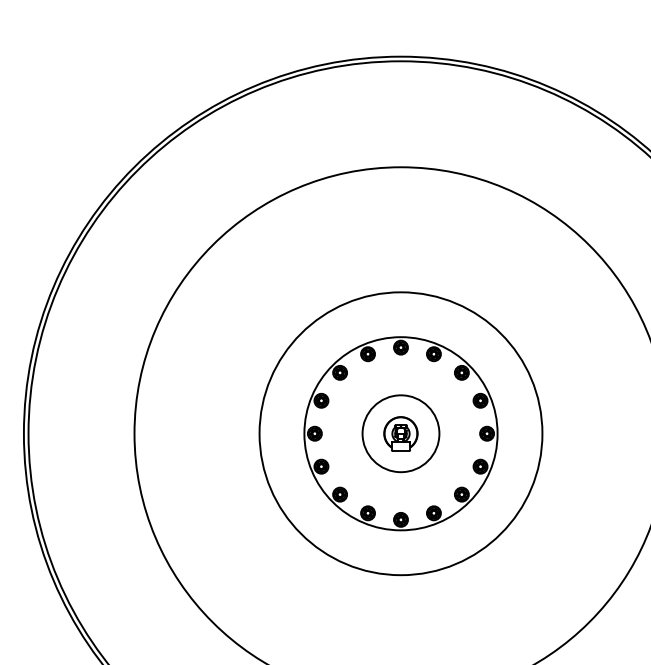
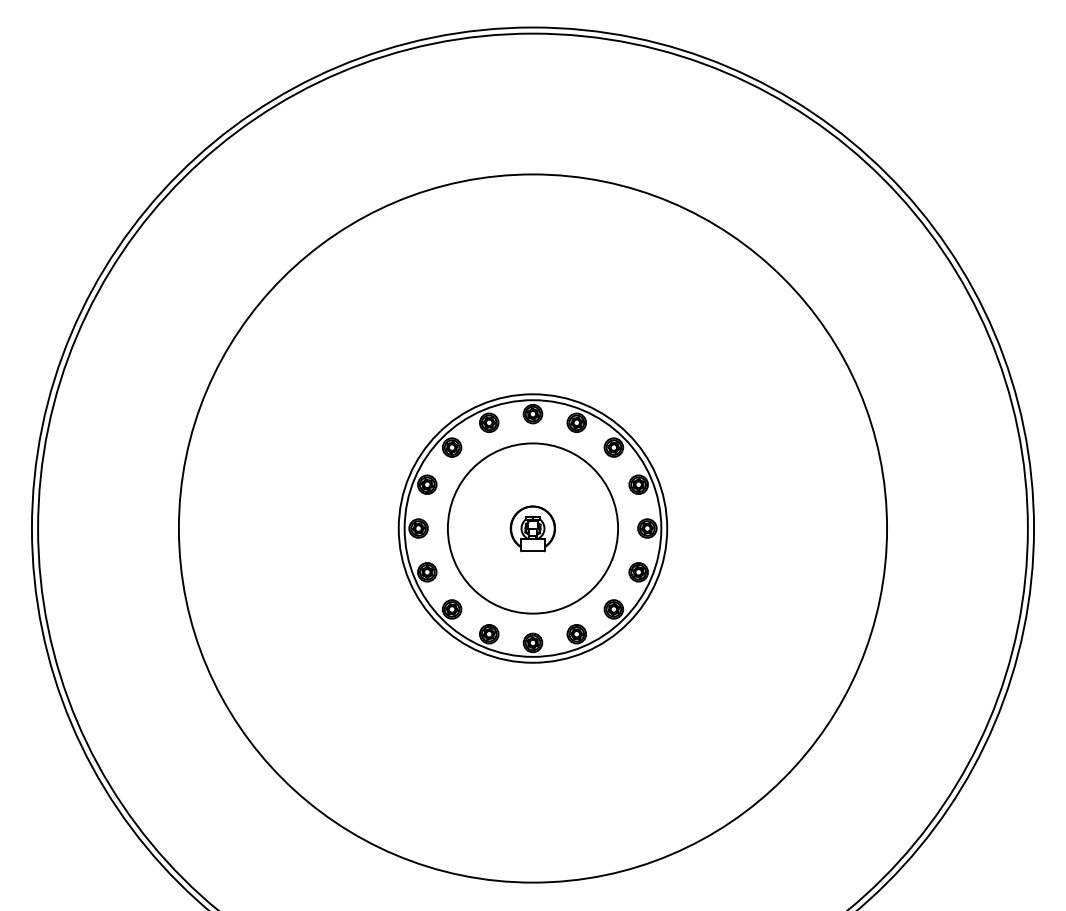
circle: (400, 433) -> (532, 528), size x0.71
circle: (400, 433) -> (532, 528), size x1.67

